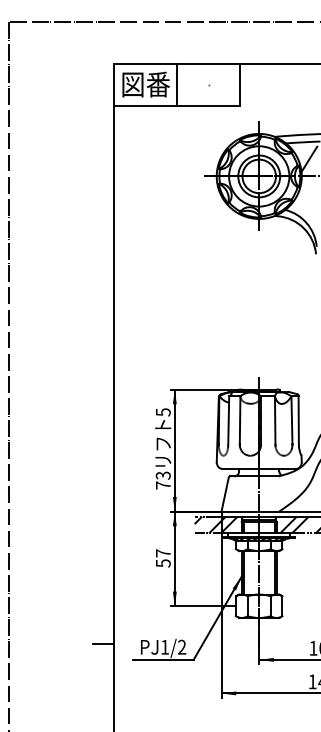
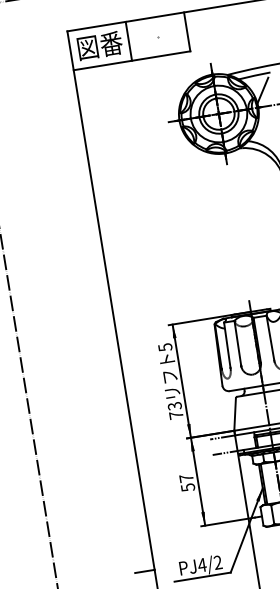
hatch: (215, 524) -> (230, 443), removed
text: (164, 647) -> (201, 565), PJ1/2 -> PJ4/2

